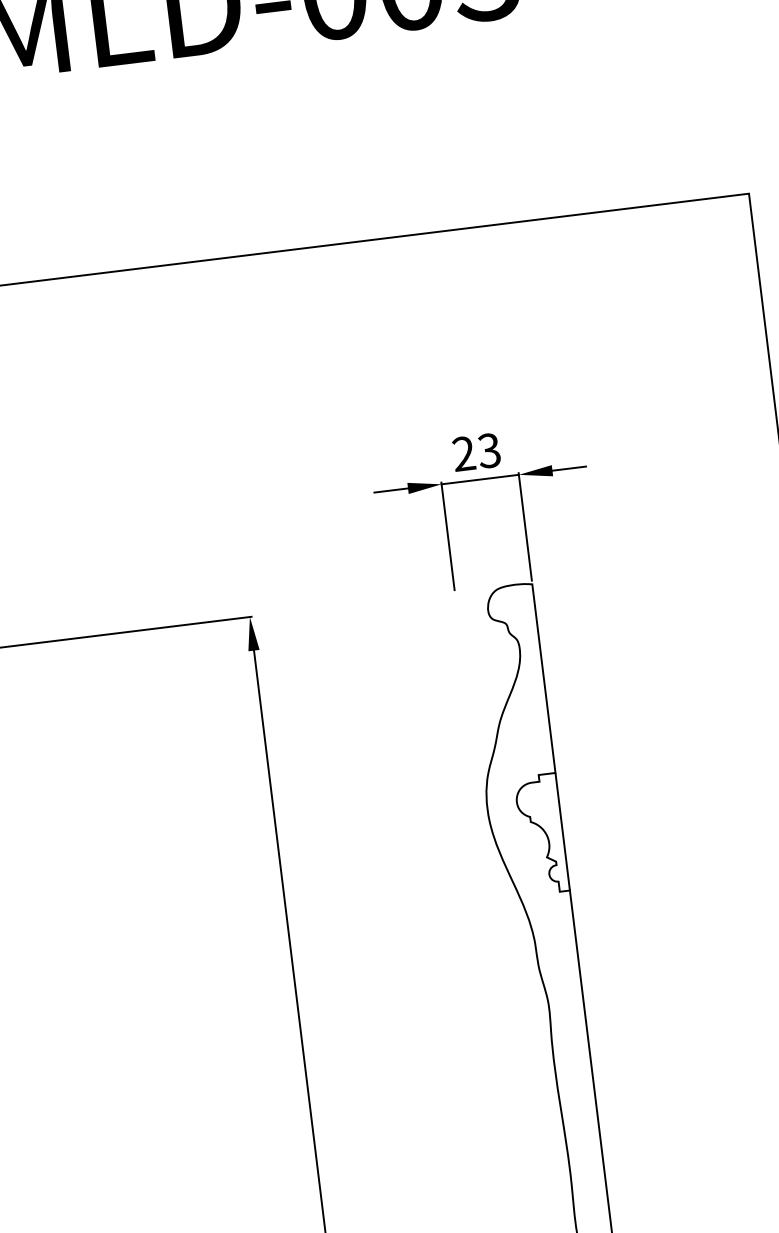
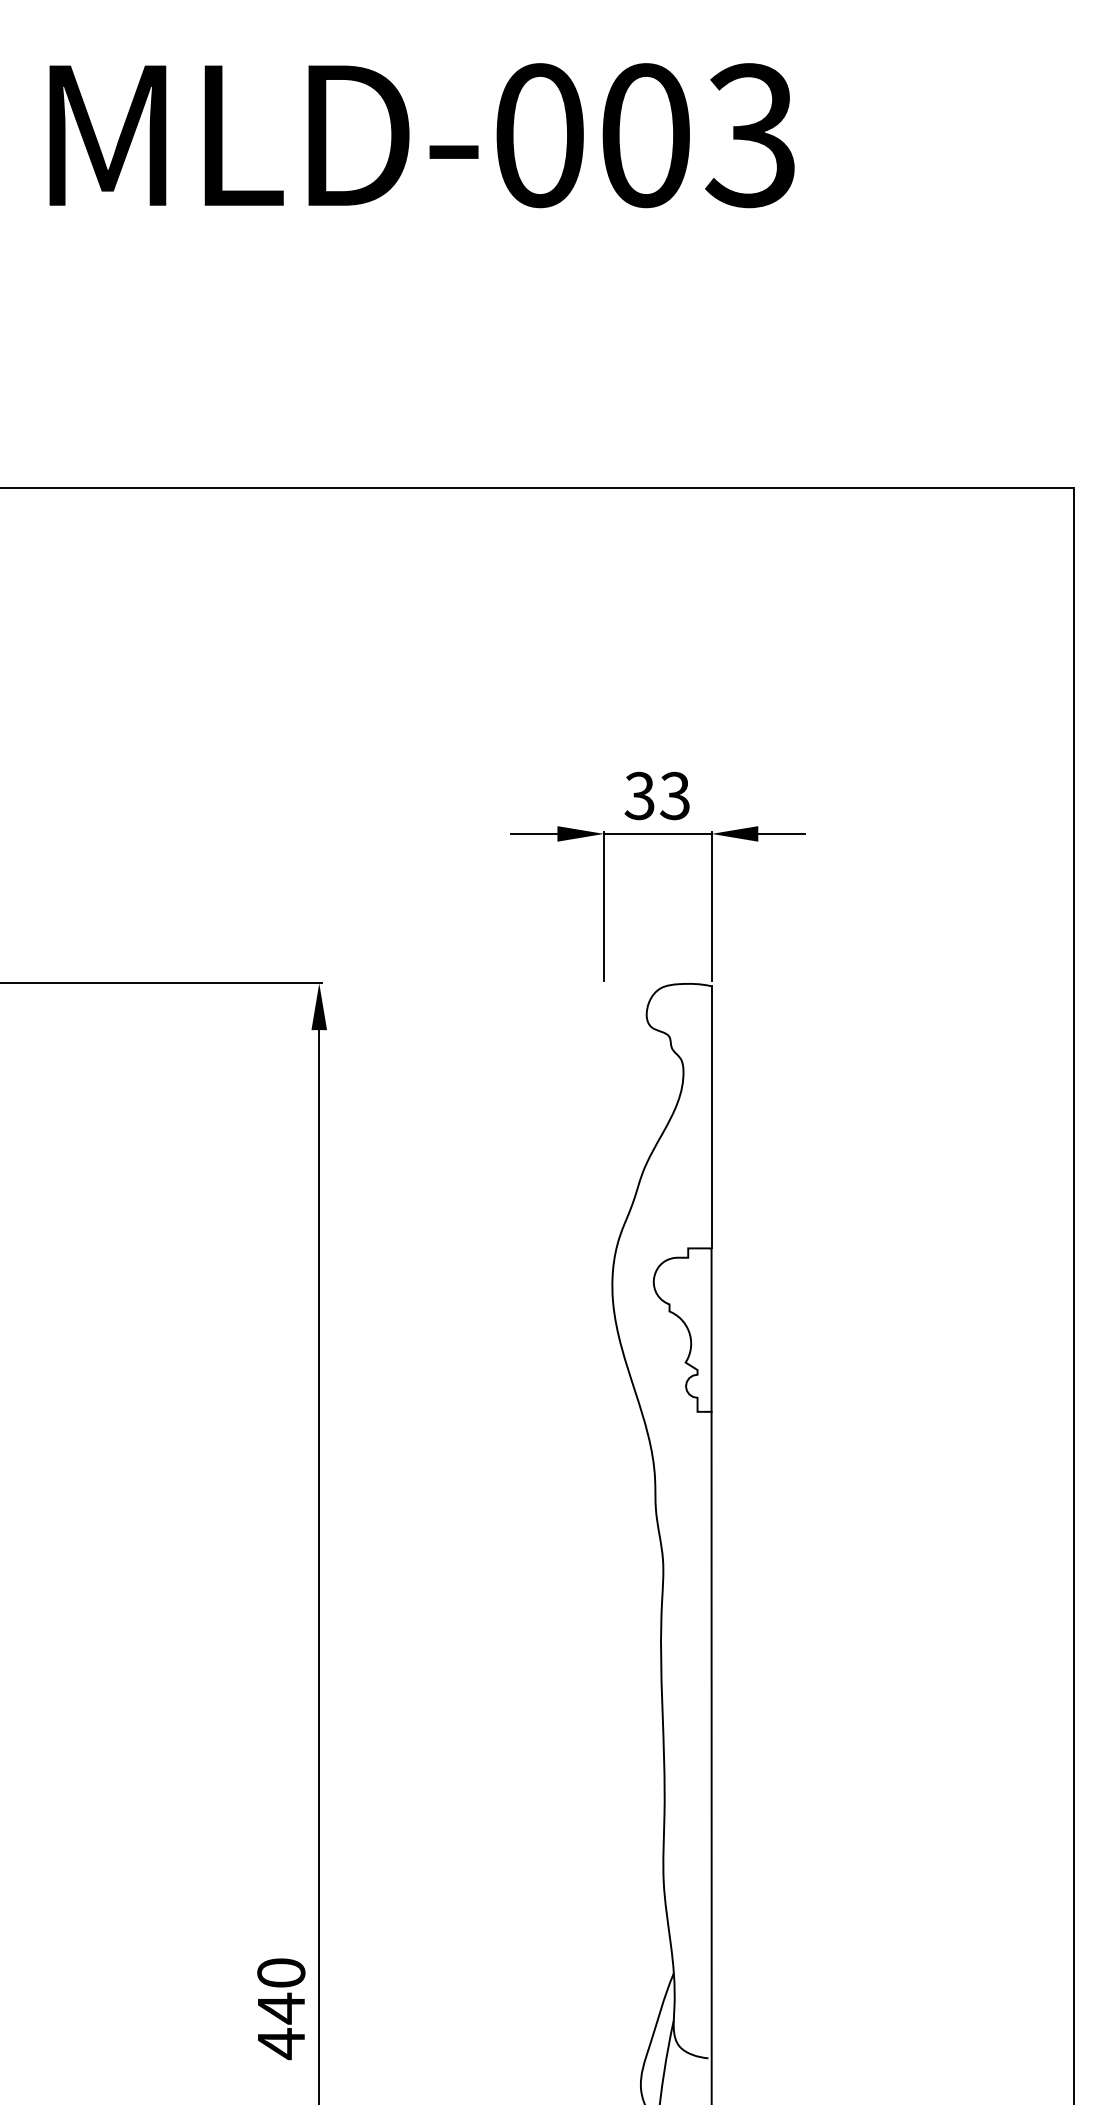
text: (463, 454) -> (639, 796), 23 -> 33

